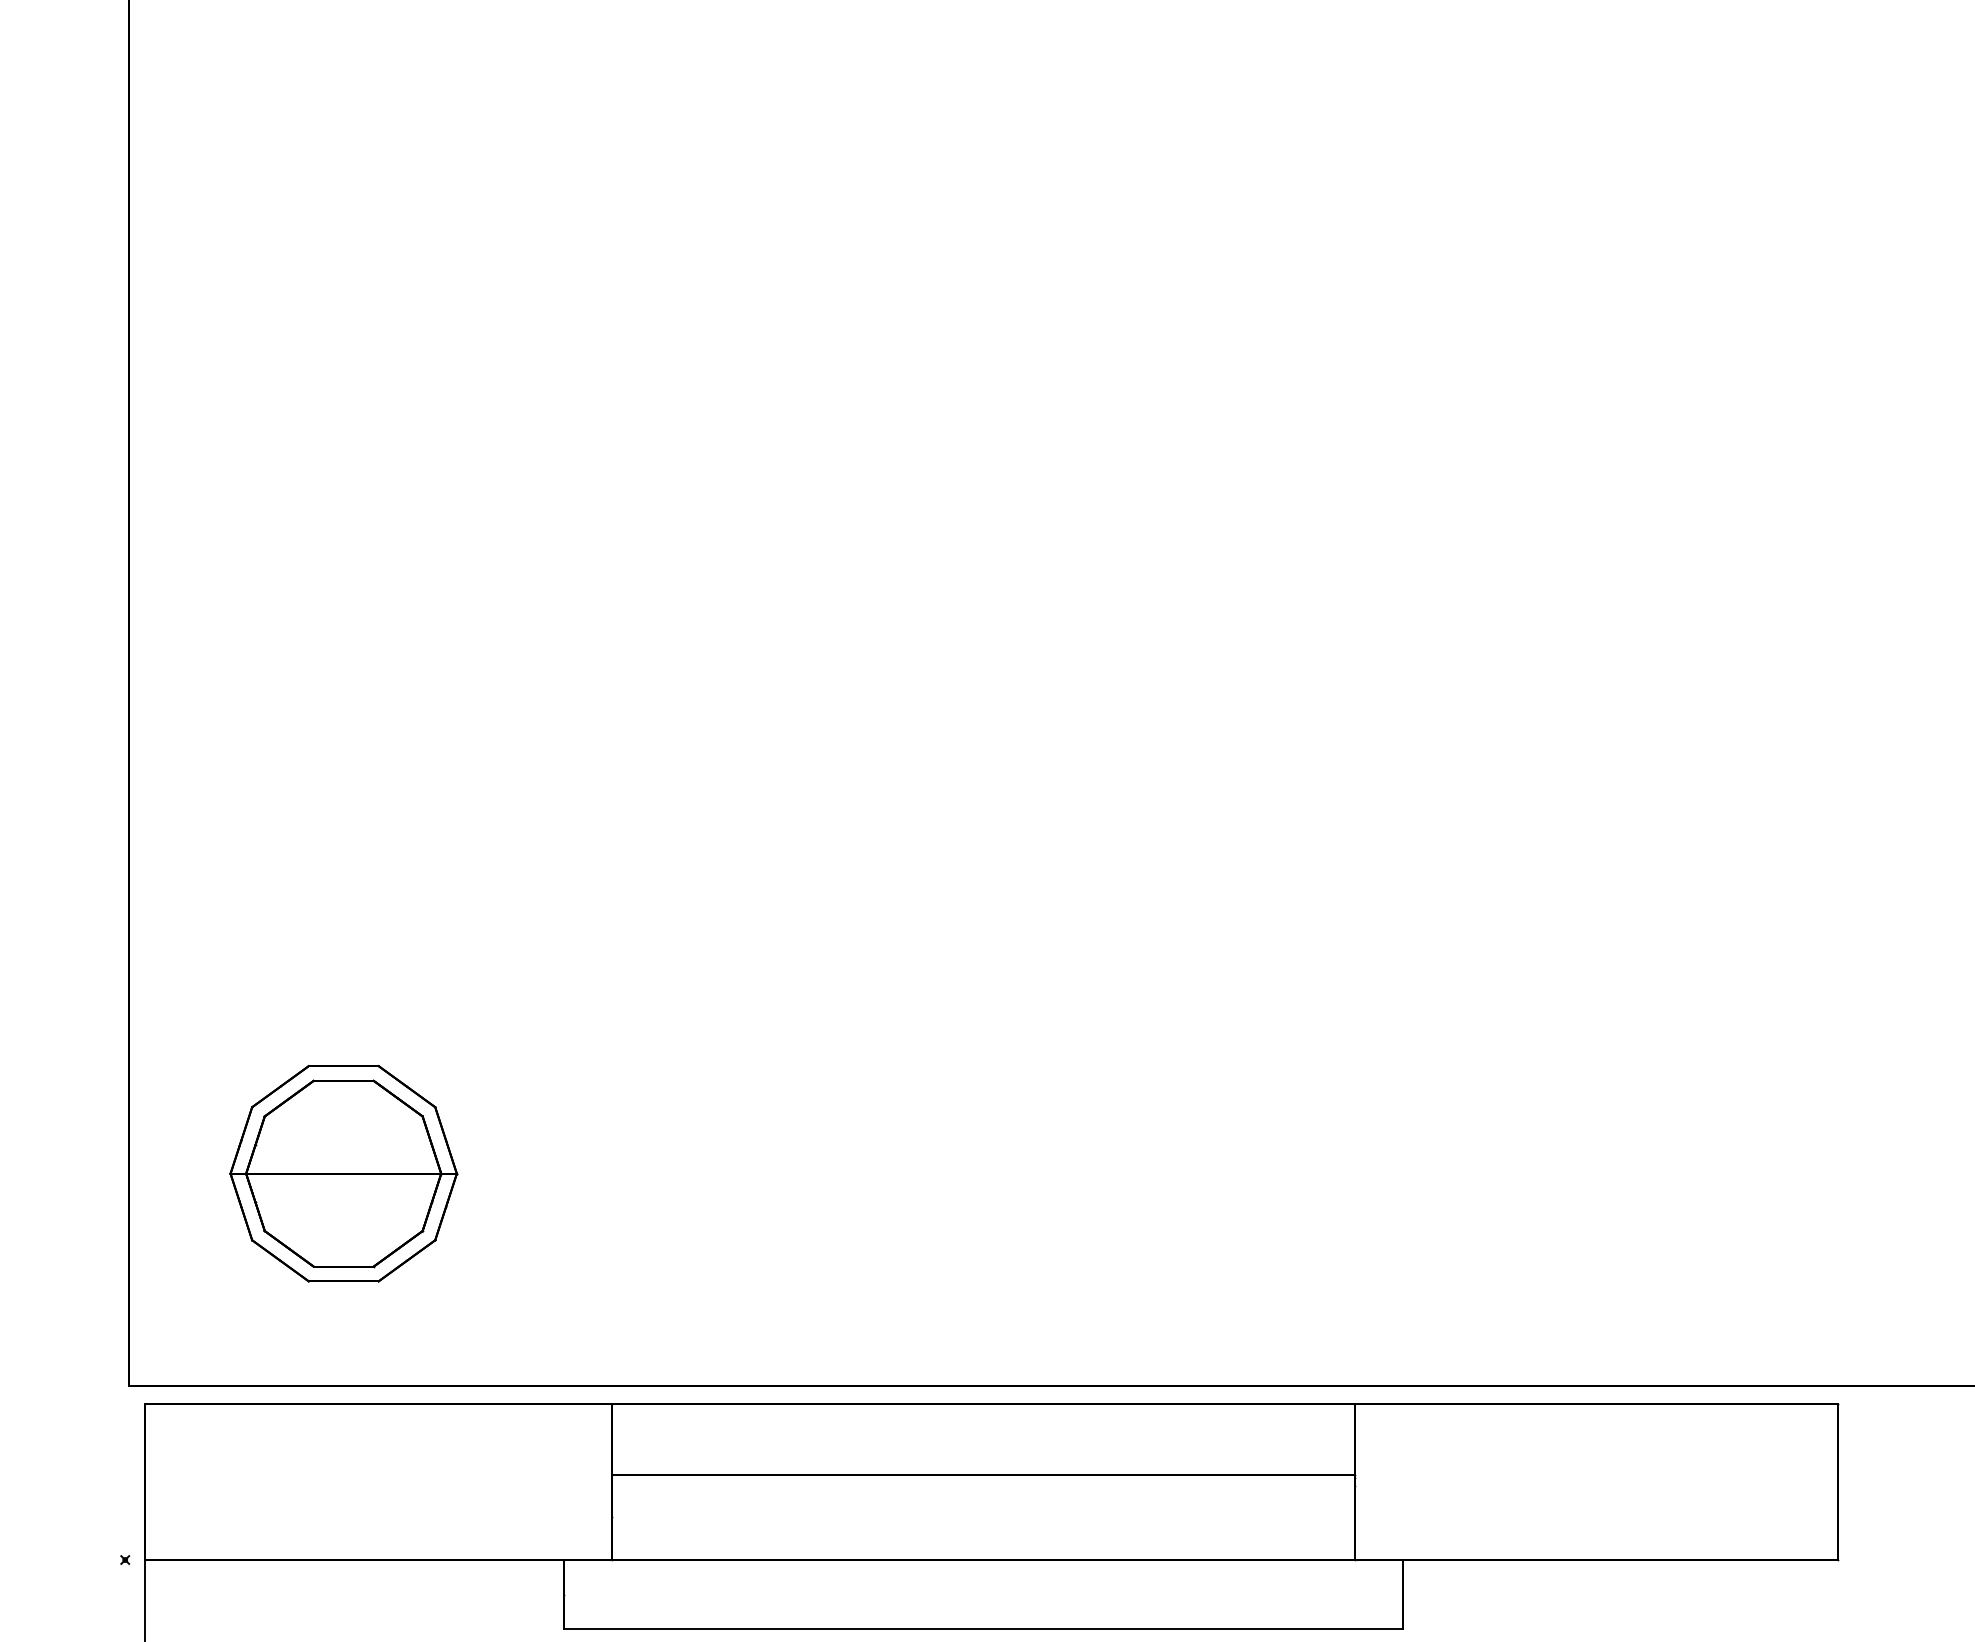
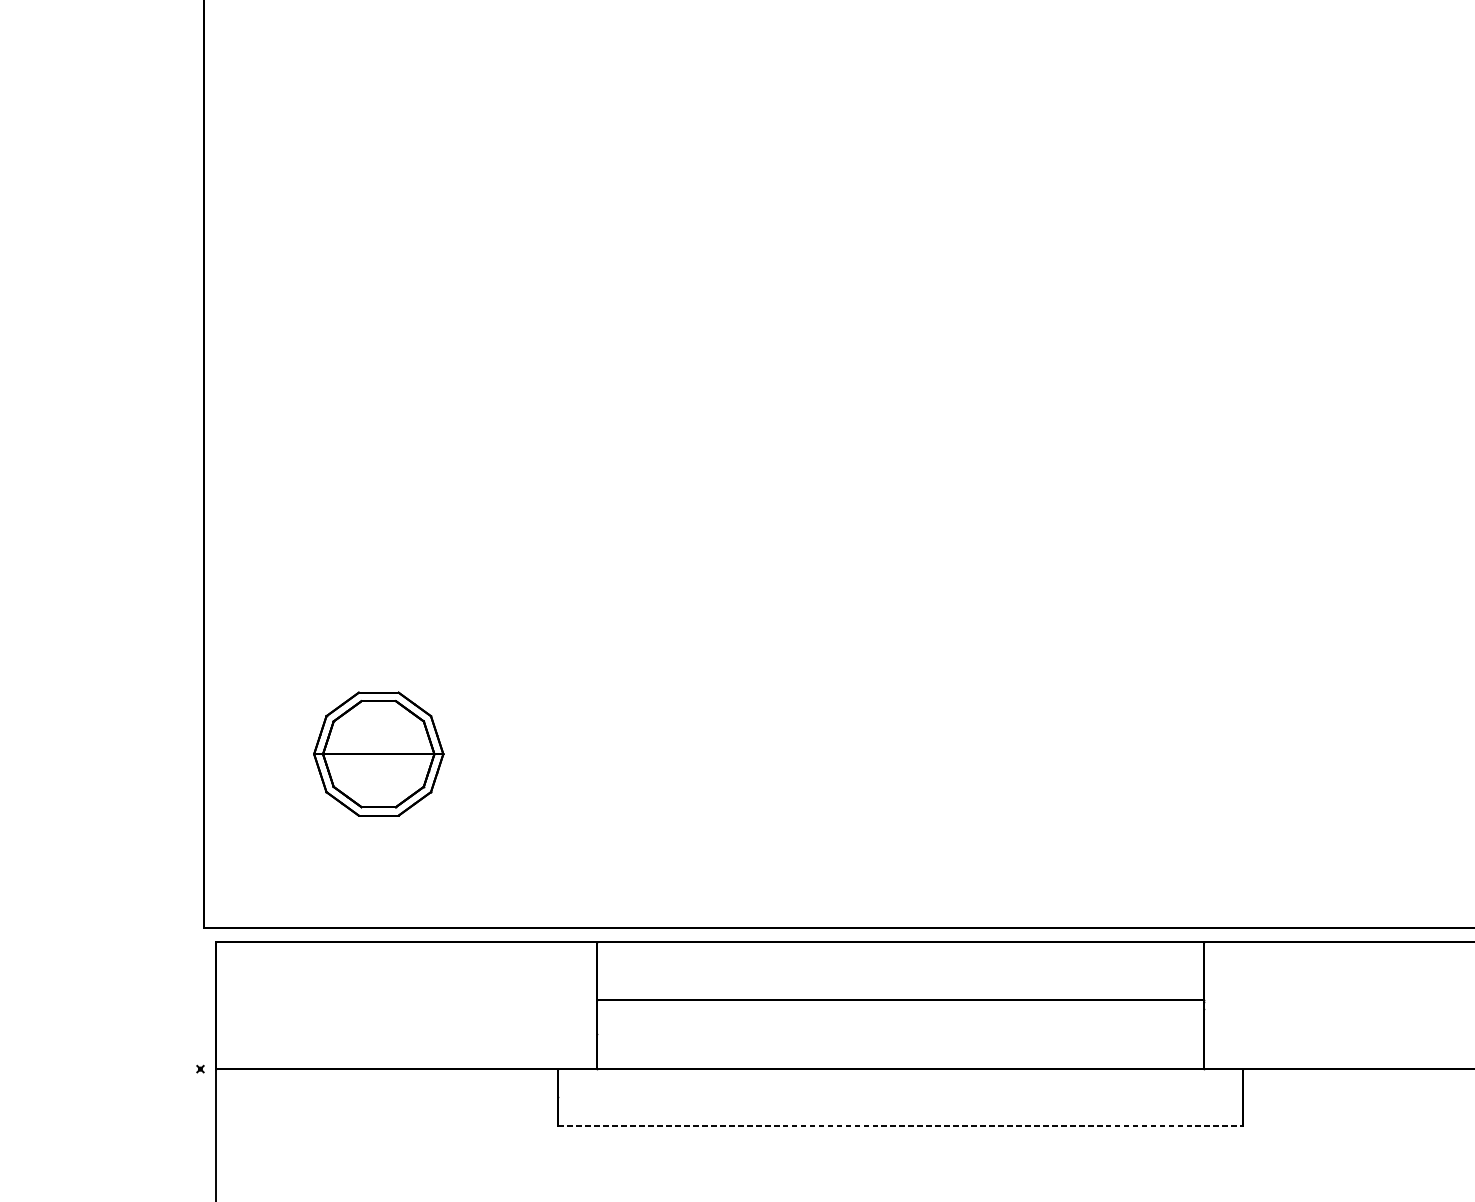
part: (343, 1173) -> (378, 753), size x0.7
line: (984, 1629) -> (901, 1125), solid -> dashed

